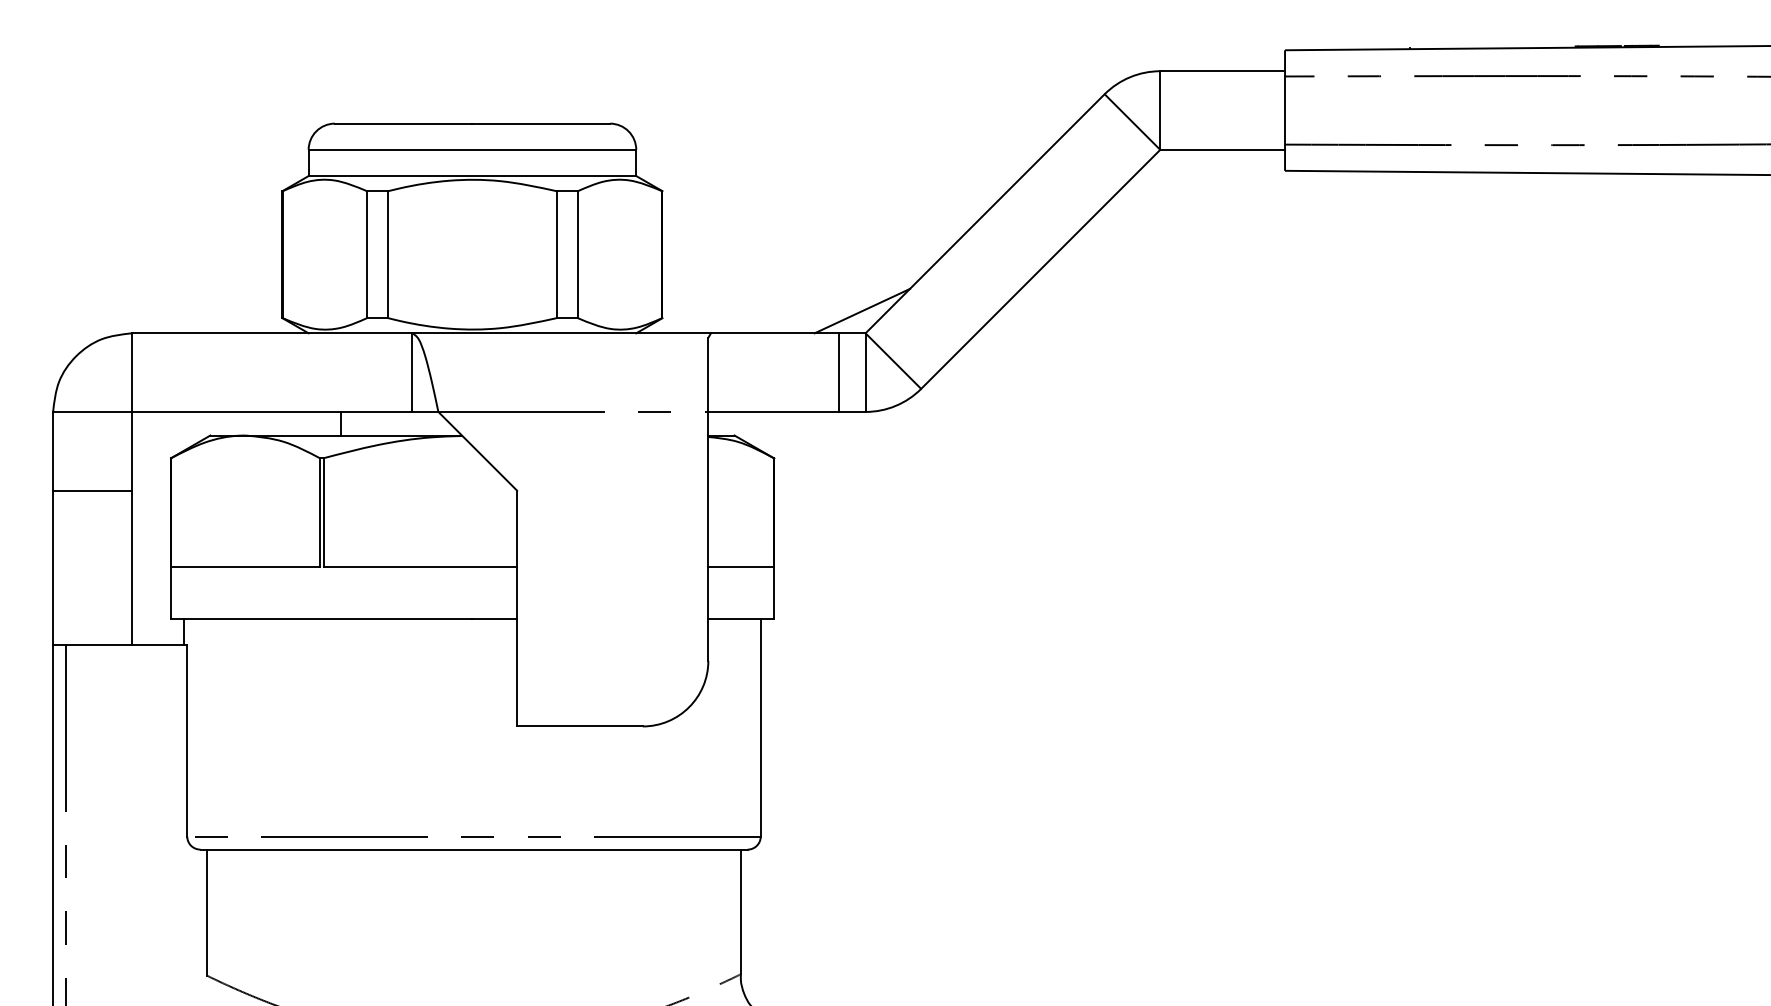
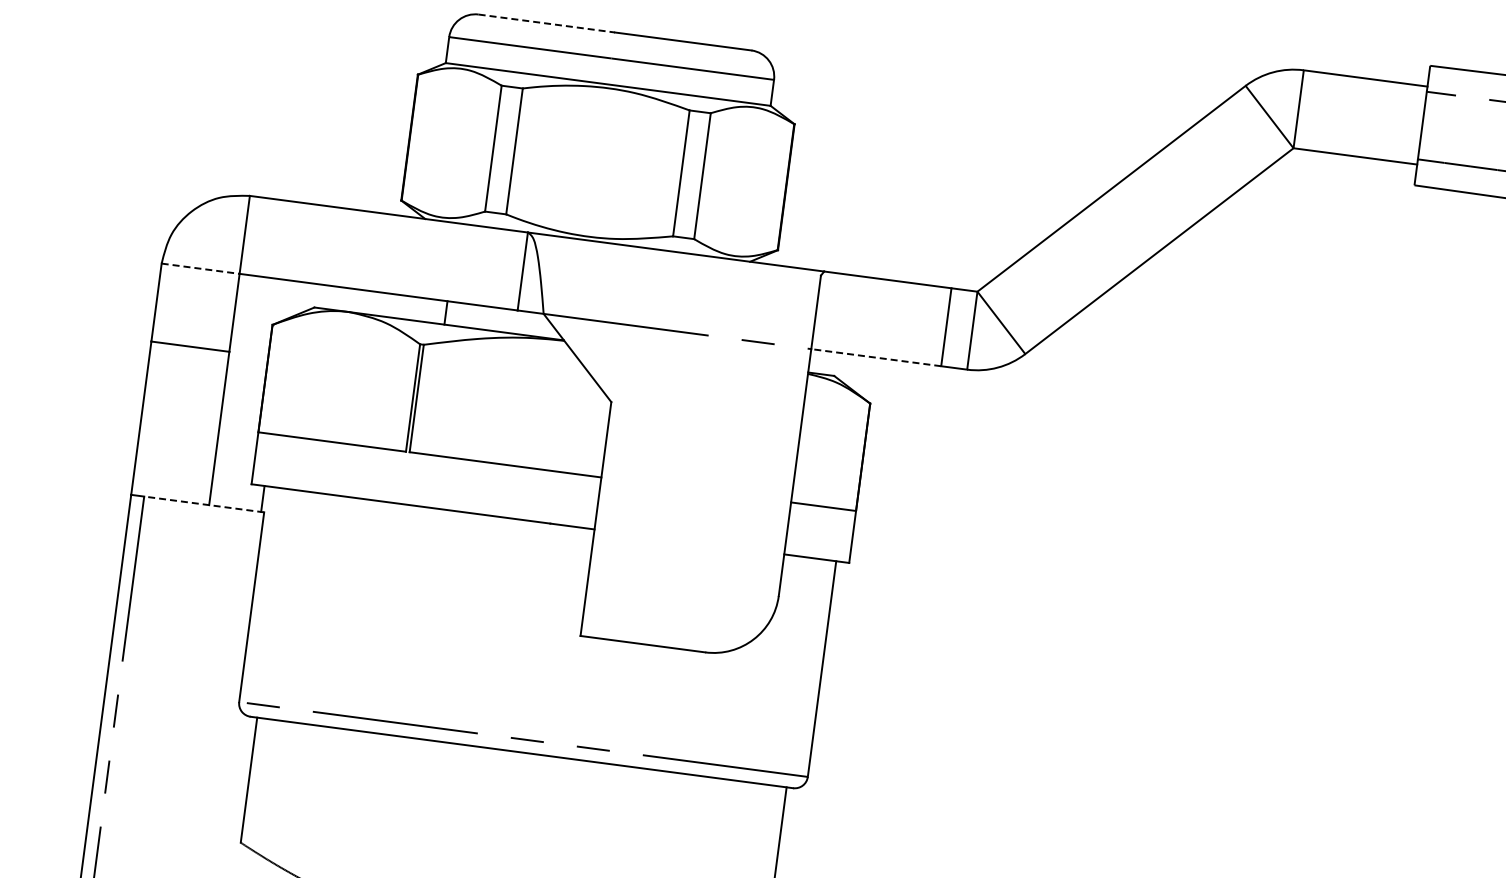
line: (403, 123) -> (546, 23), solid -> dashed
line: (861, 310) -> (976, 268), removed
line: (92, 411) -> (200, 268), solid -> dashed
line: (773, 411) -> (875, 357), solid -> dashed
line: (126, 645) -> (203, 504), solid -> dashed

